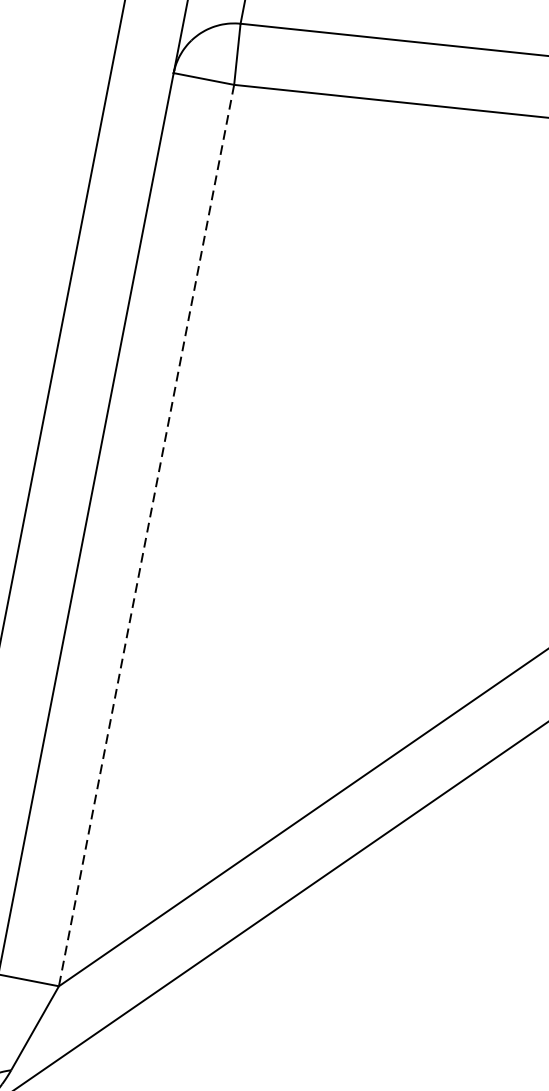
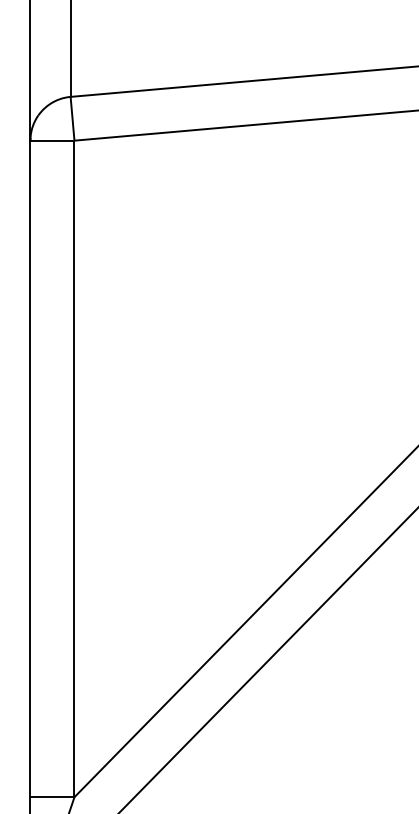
line: (146, 536) -> (74, 469), dashed -> solid

